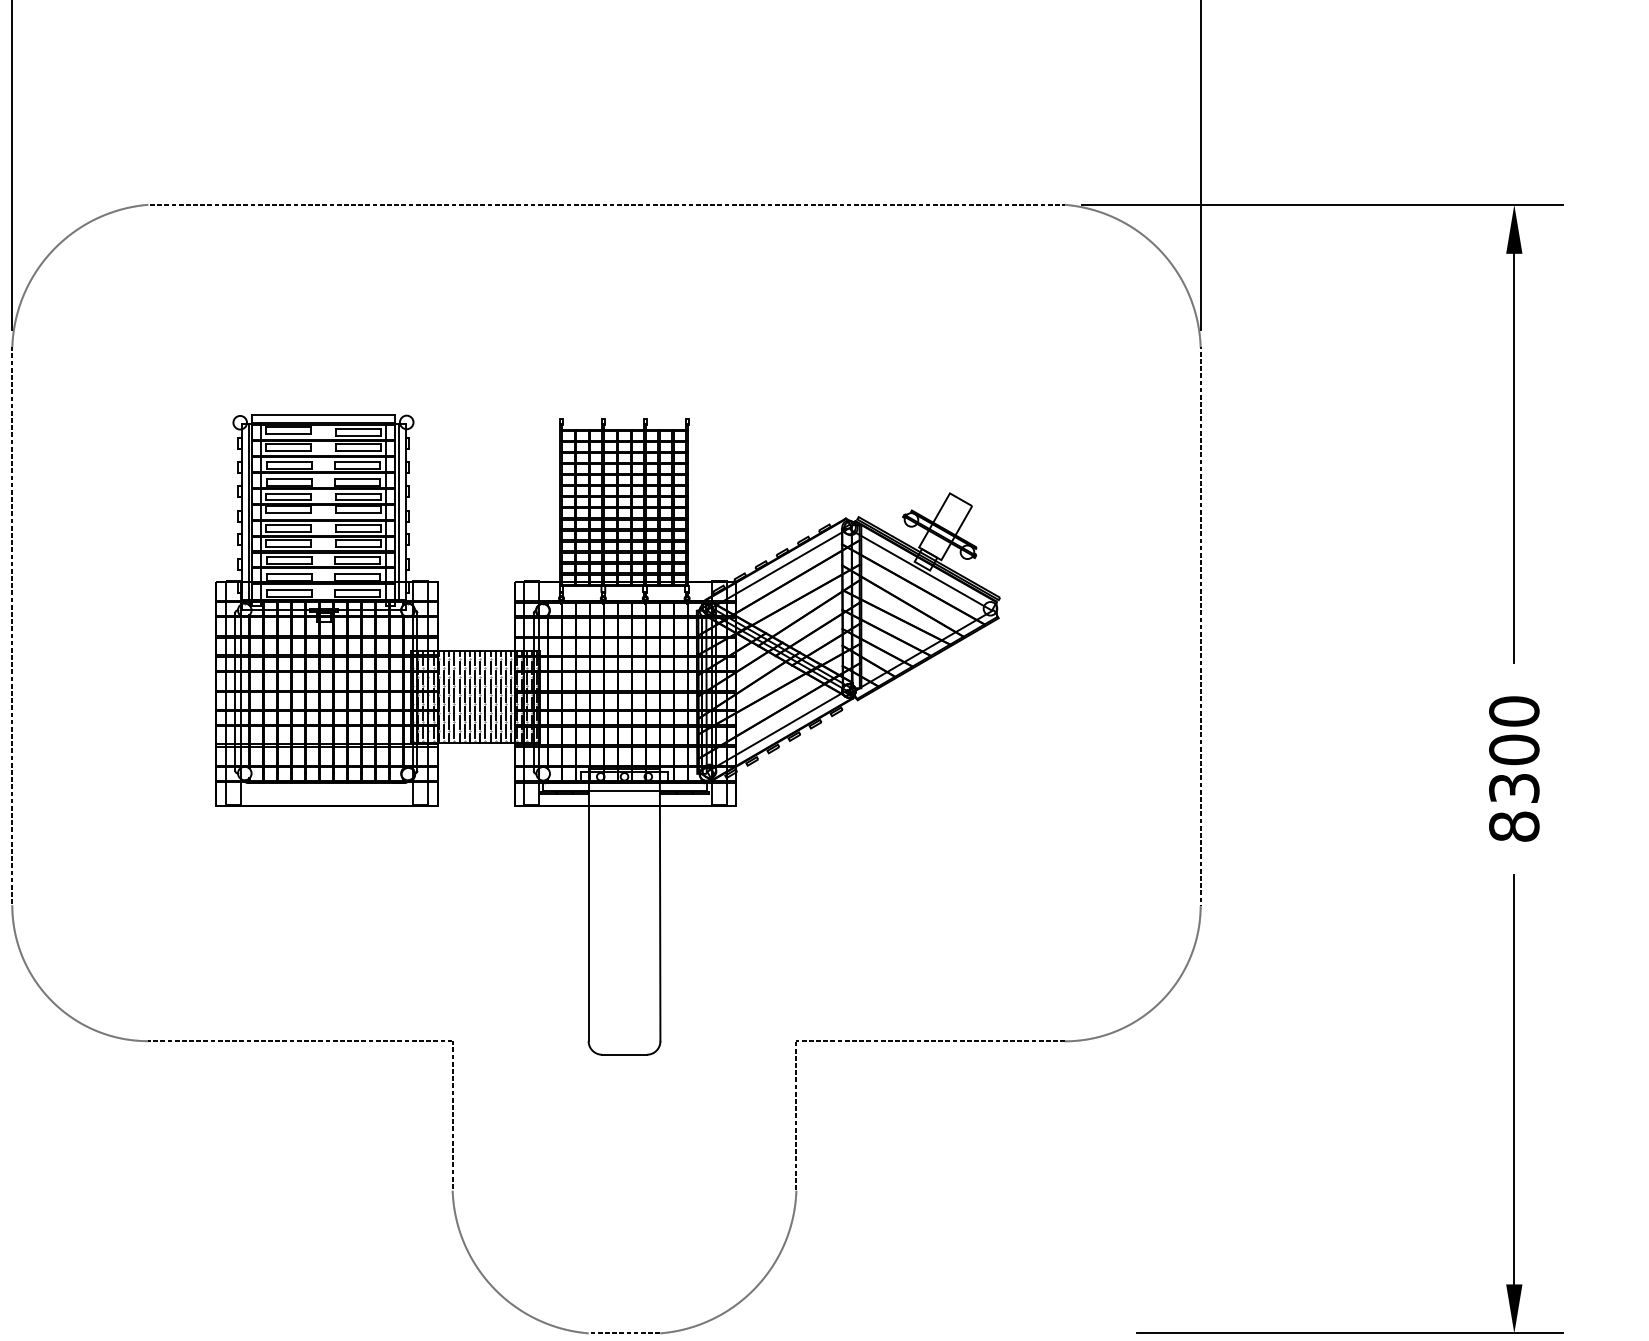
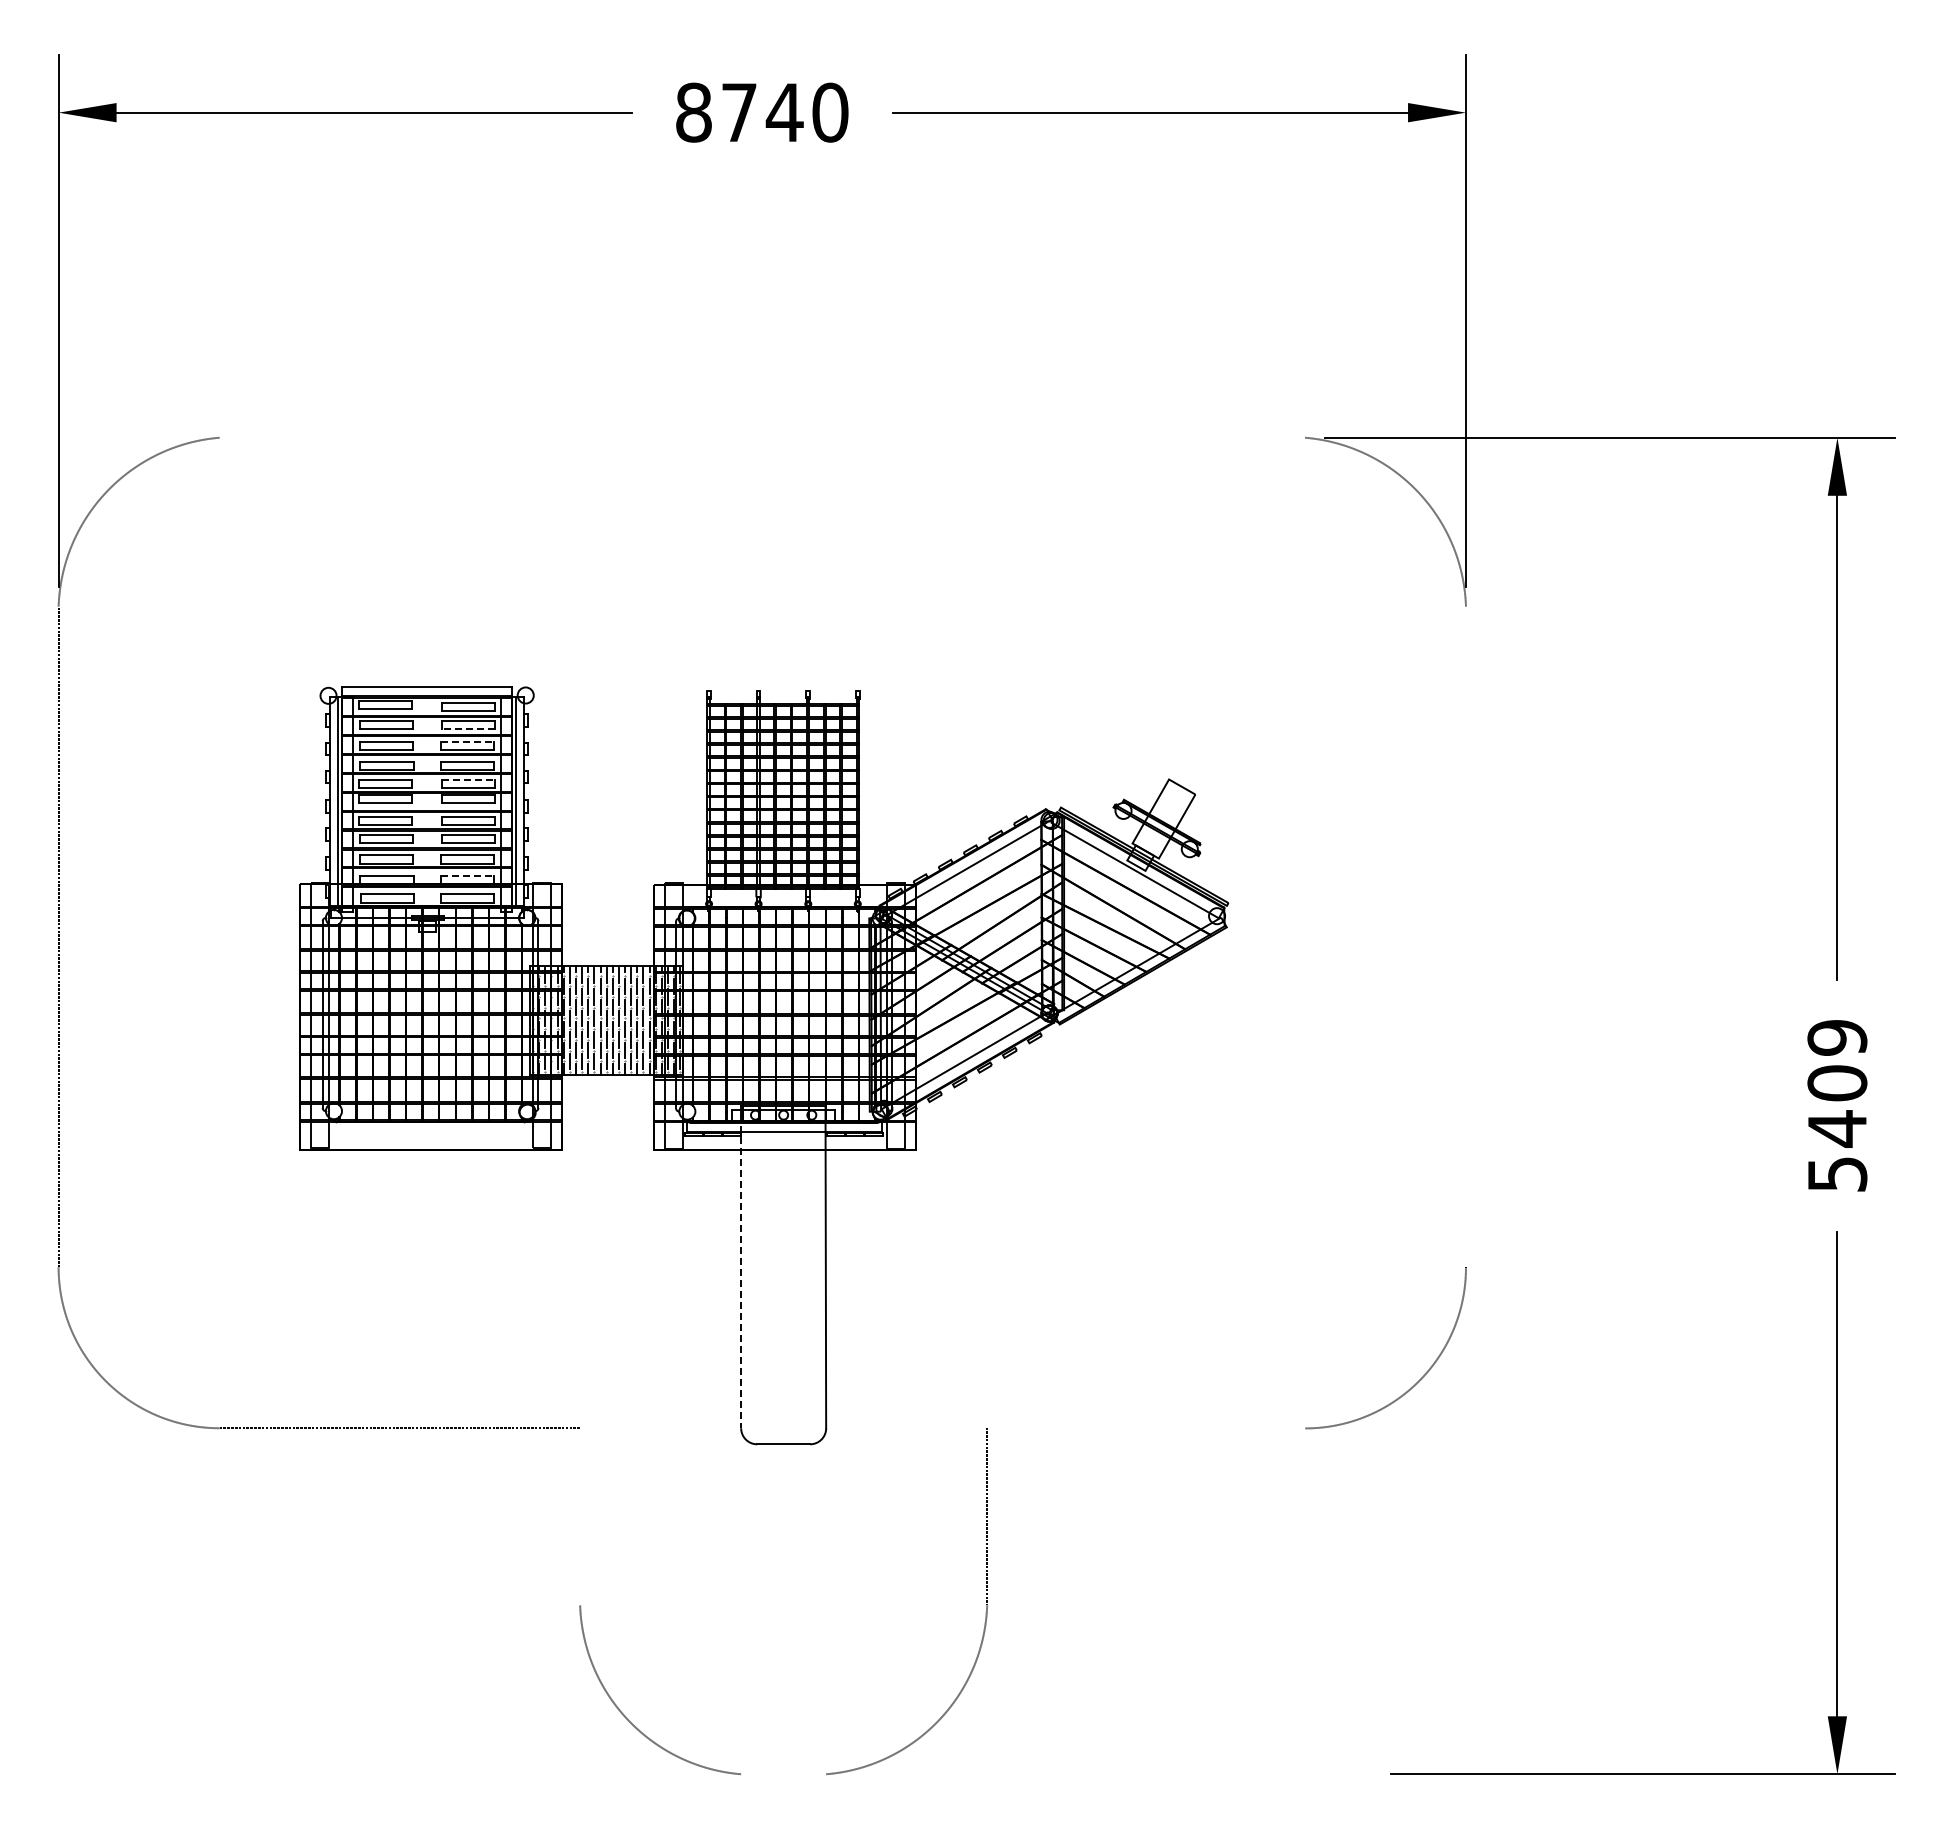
line: (605, 204) -> (761, 437), removed
line: (358, 451) -> (468, 729), solid -> dashed
line: (357, 461) -> (467, 741), solid -> dashed
line: (358, 493) -> (468, 779), solid -> dashed
line: (357, 574) -> (467, 875), solid -> dashed
line: (1201, 626) -> (1466, 937), removed
text: (1514, 768) -> (1837, 1105), 8300 -> 5409
line: (588, 908) -> (741, 1271), solid -> dashed
line: (930, 1041) -> (1146, 1428), removed
line: (452, 1115) -> (580, 1516), removed
line: (624, 1333) -> (783, 1774), removed

